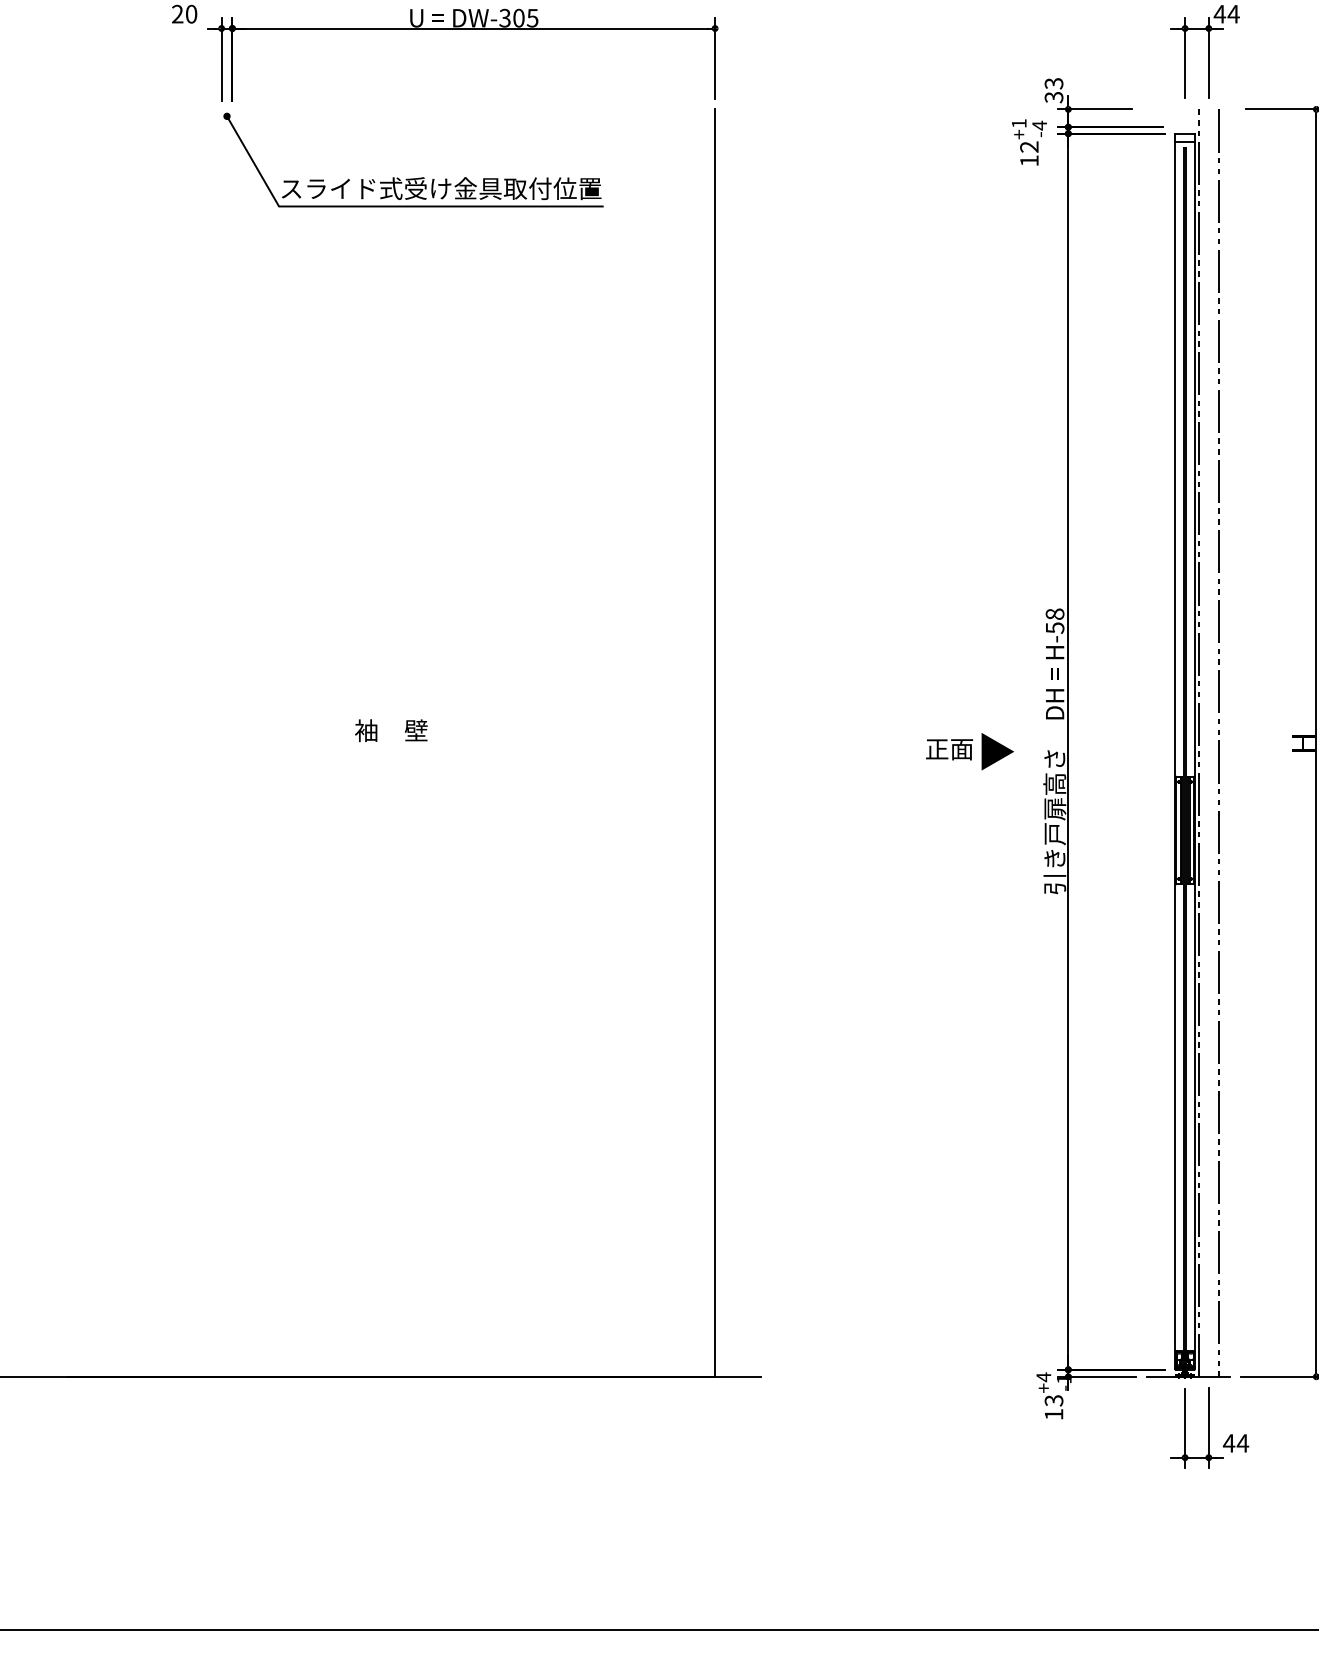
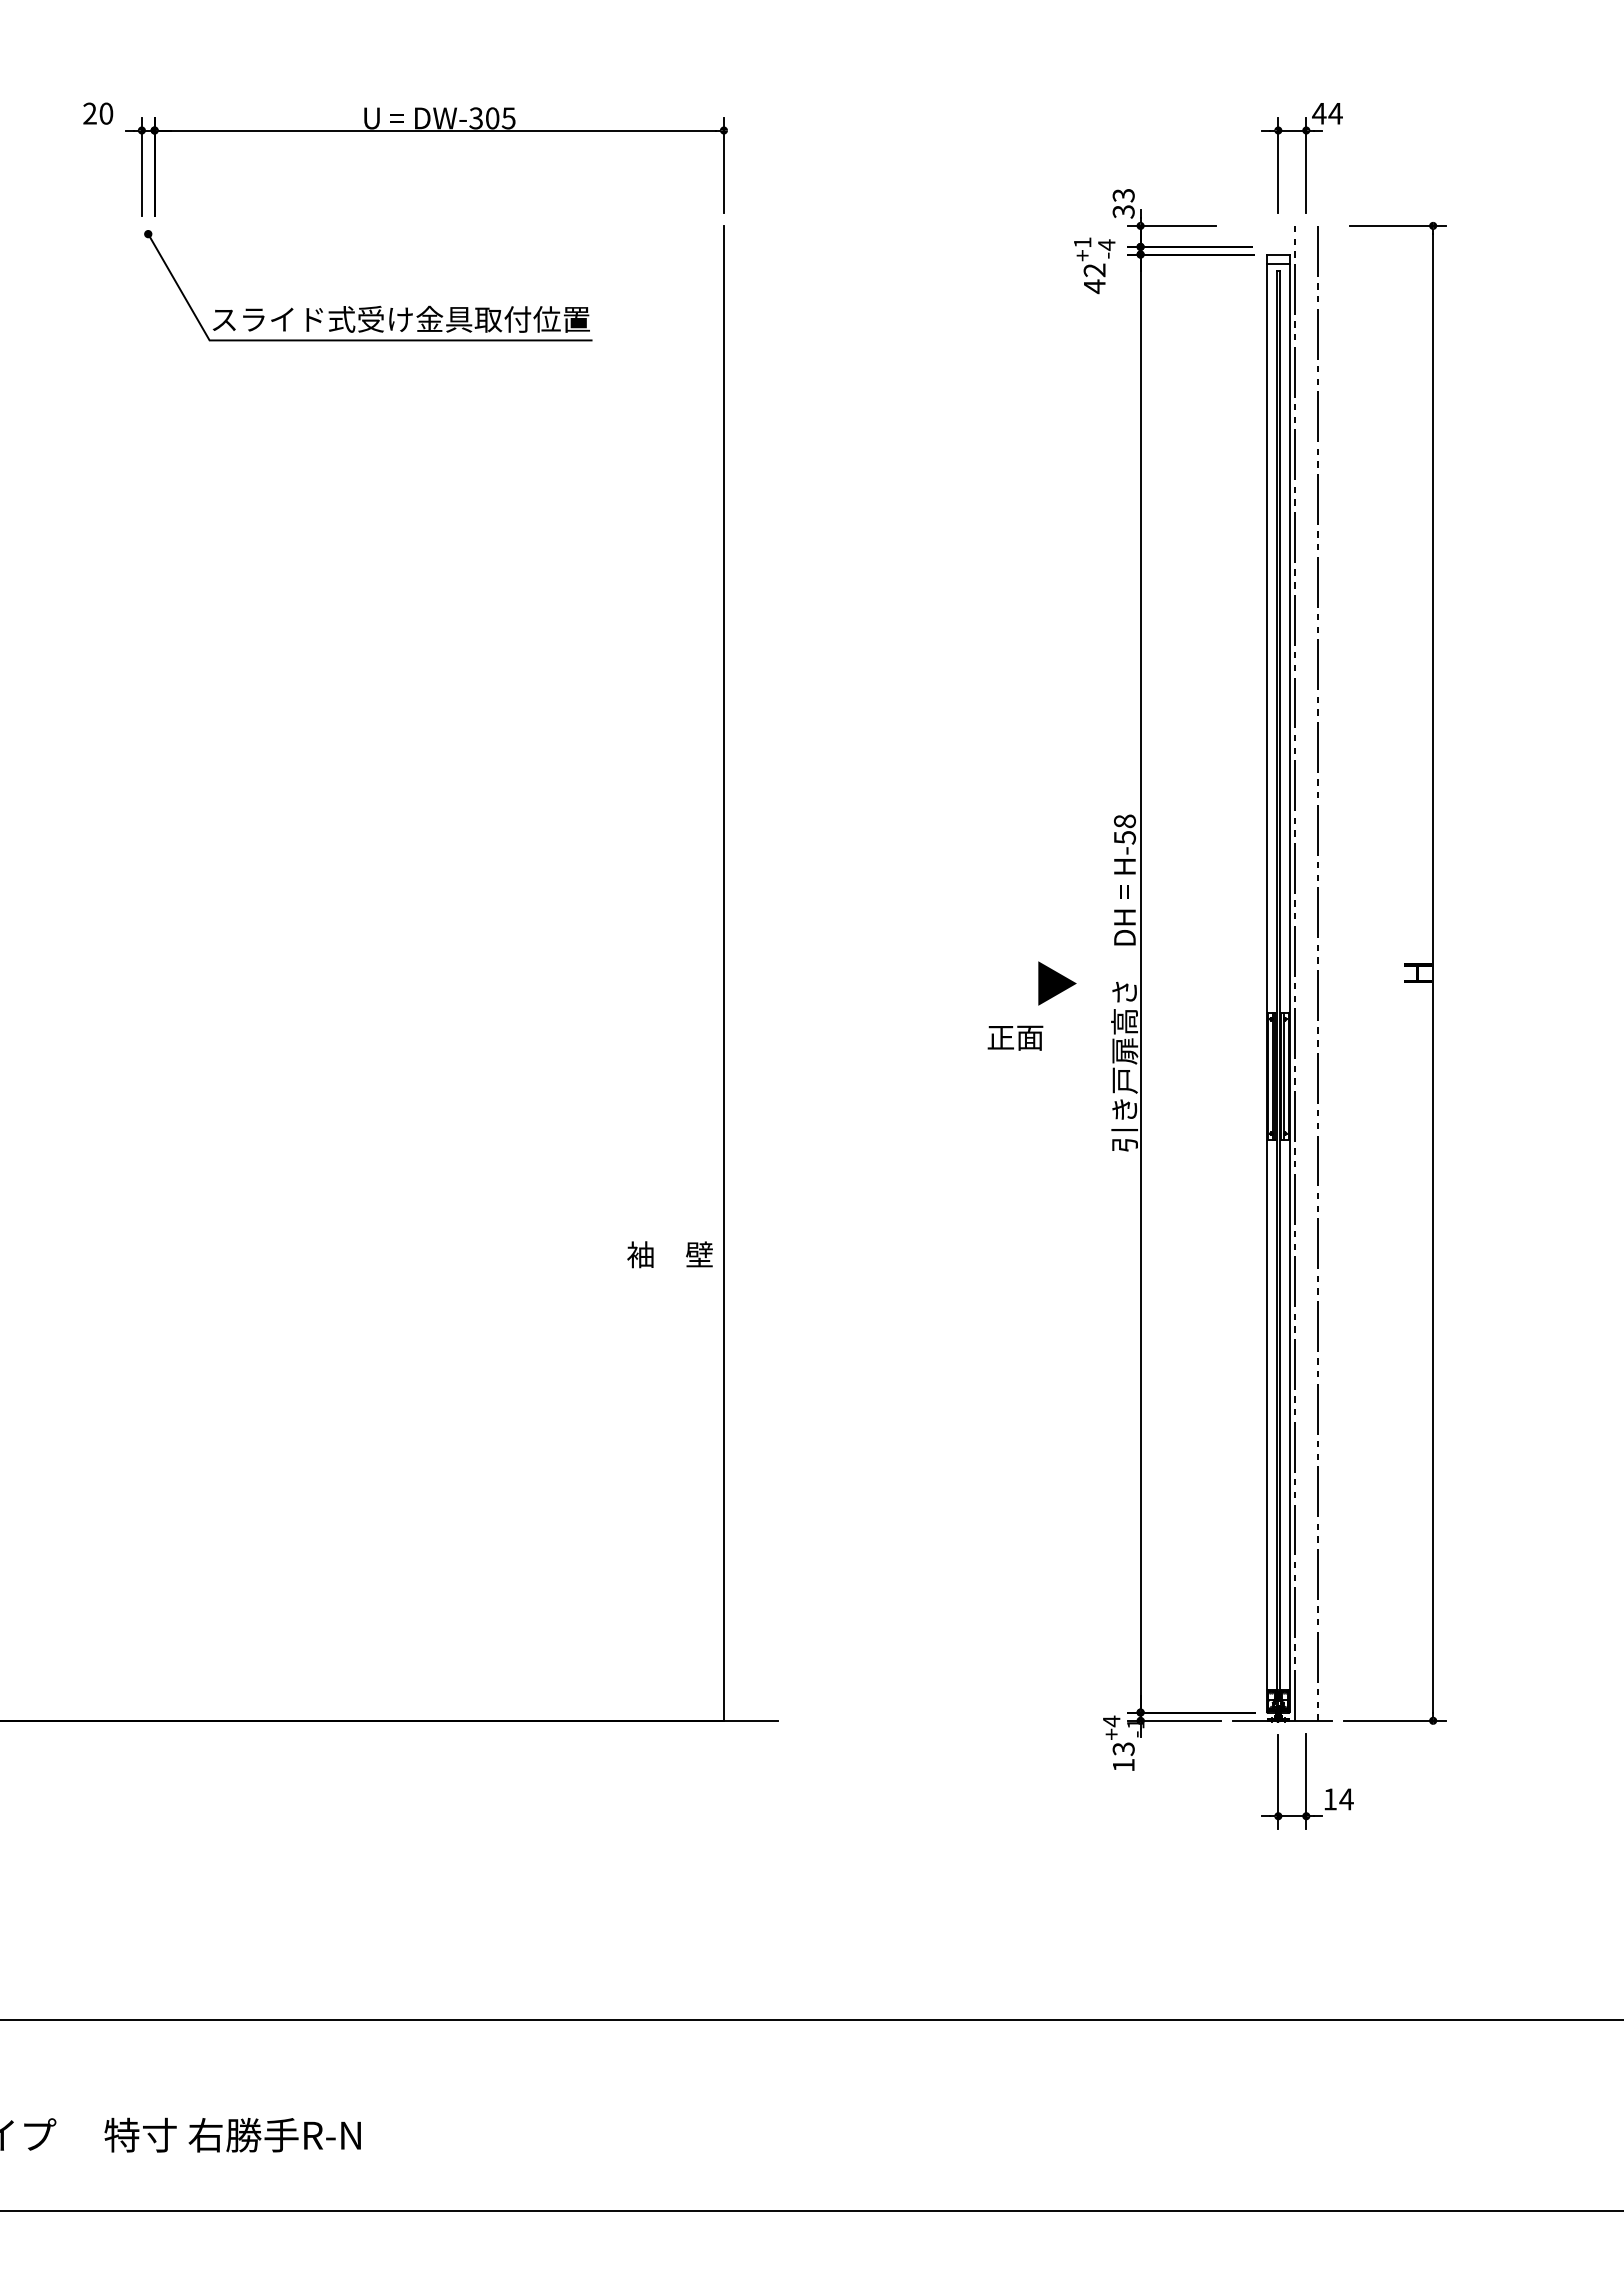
text: (1029, 160) -> (1094, 286), 12 -> 42
text: (390, 730) -> (669, 1254), moved
text: (949, 749) -> (1015, 1037), moved
text: (1228, 1443) -> (1329, 1799), 44 -> 14

